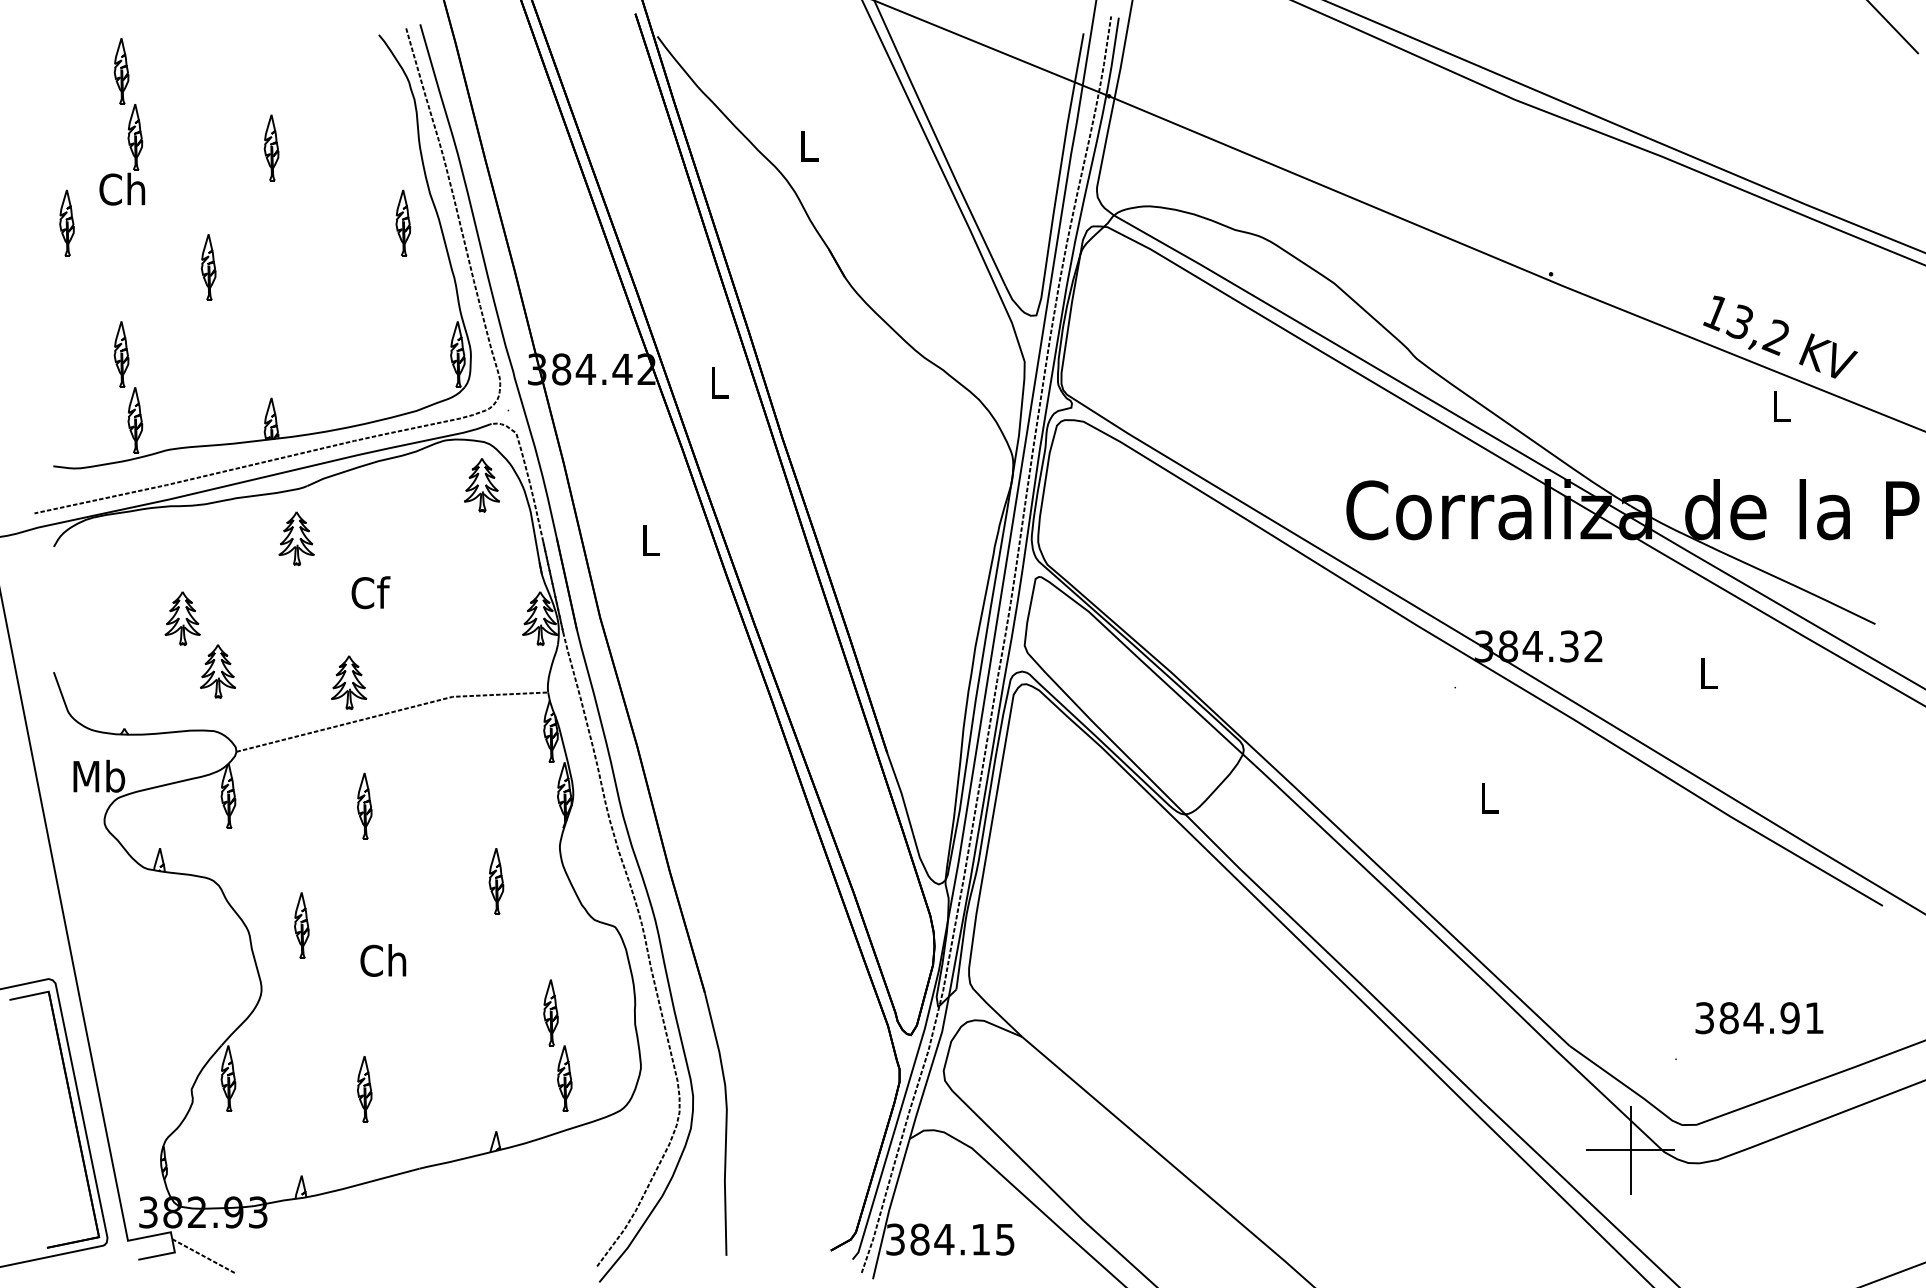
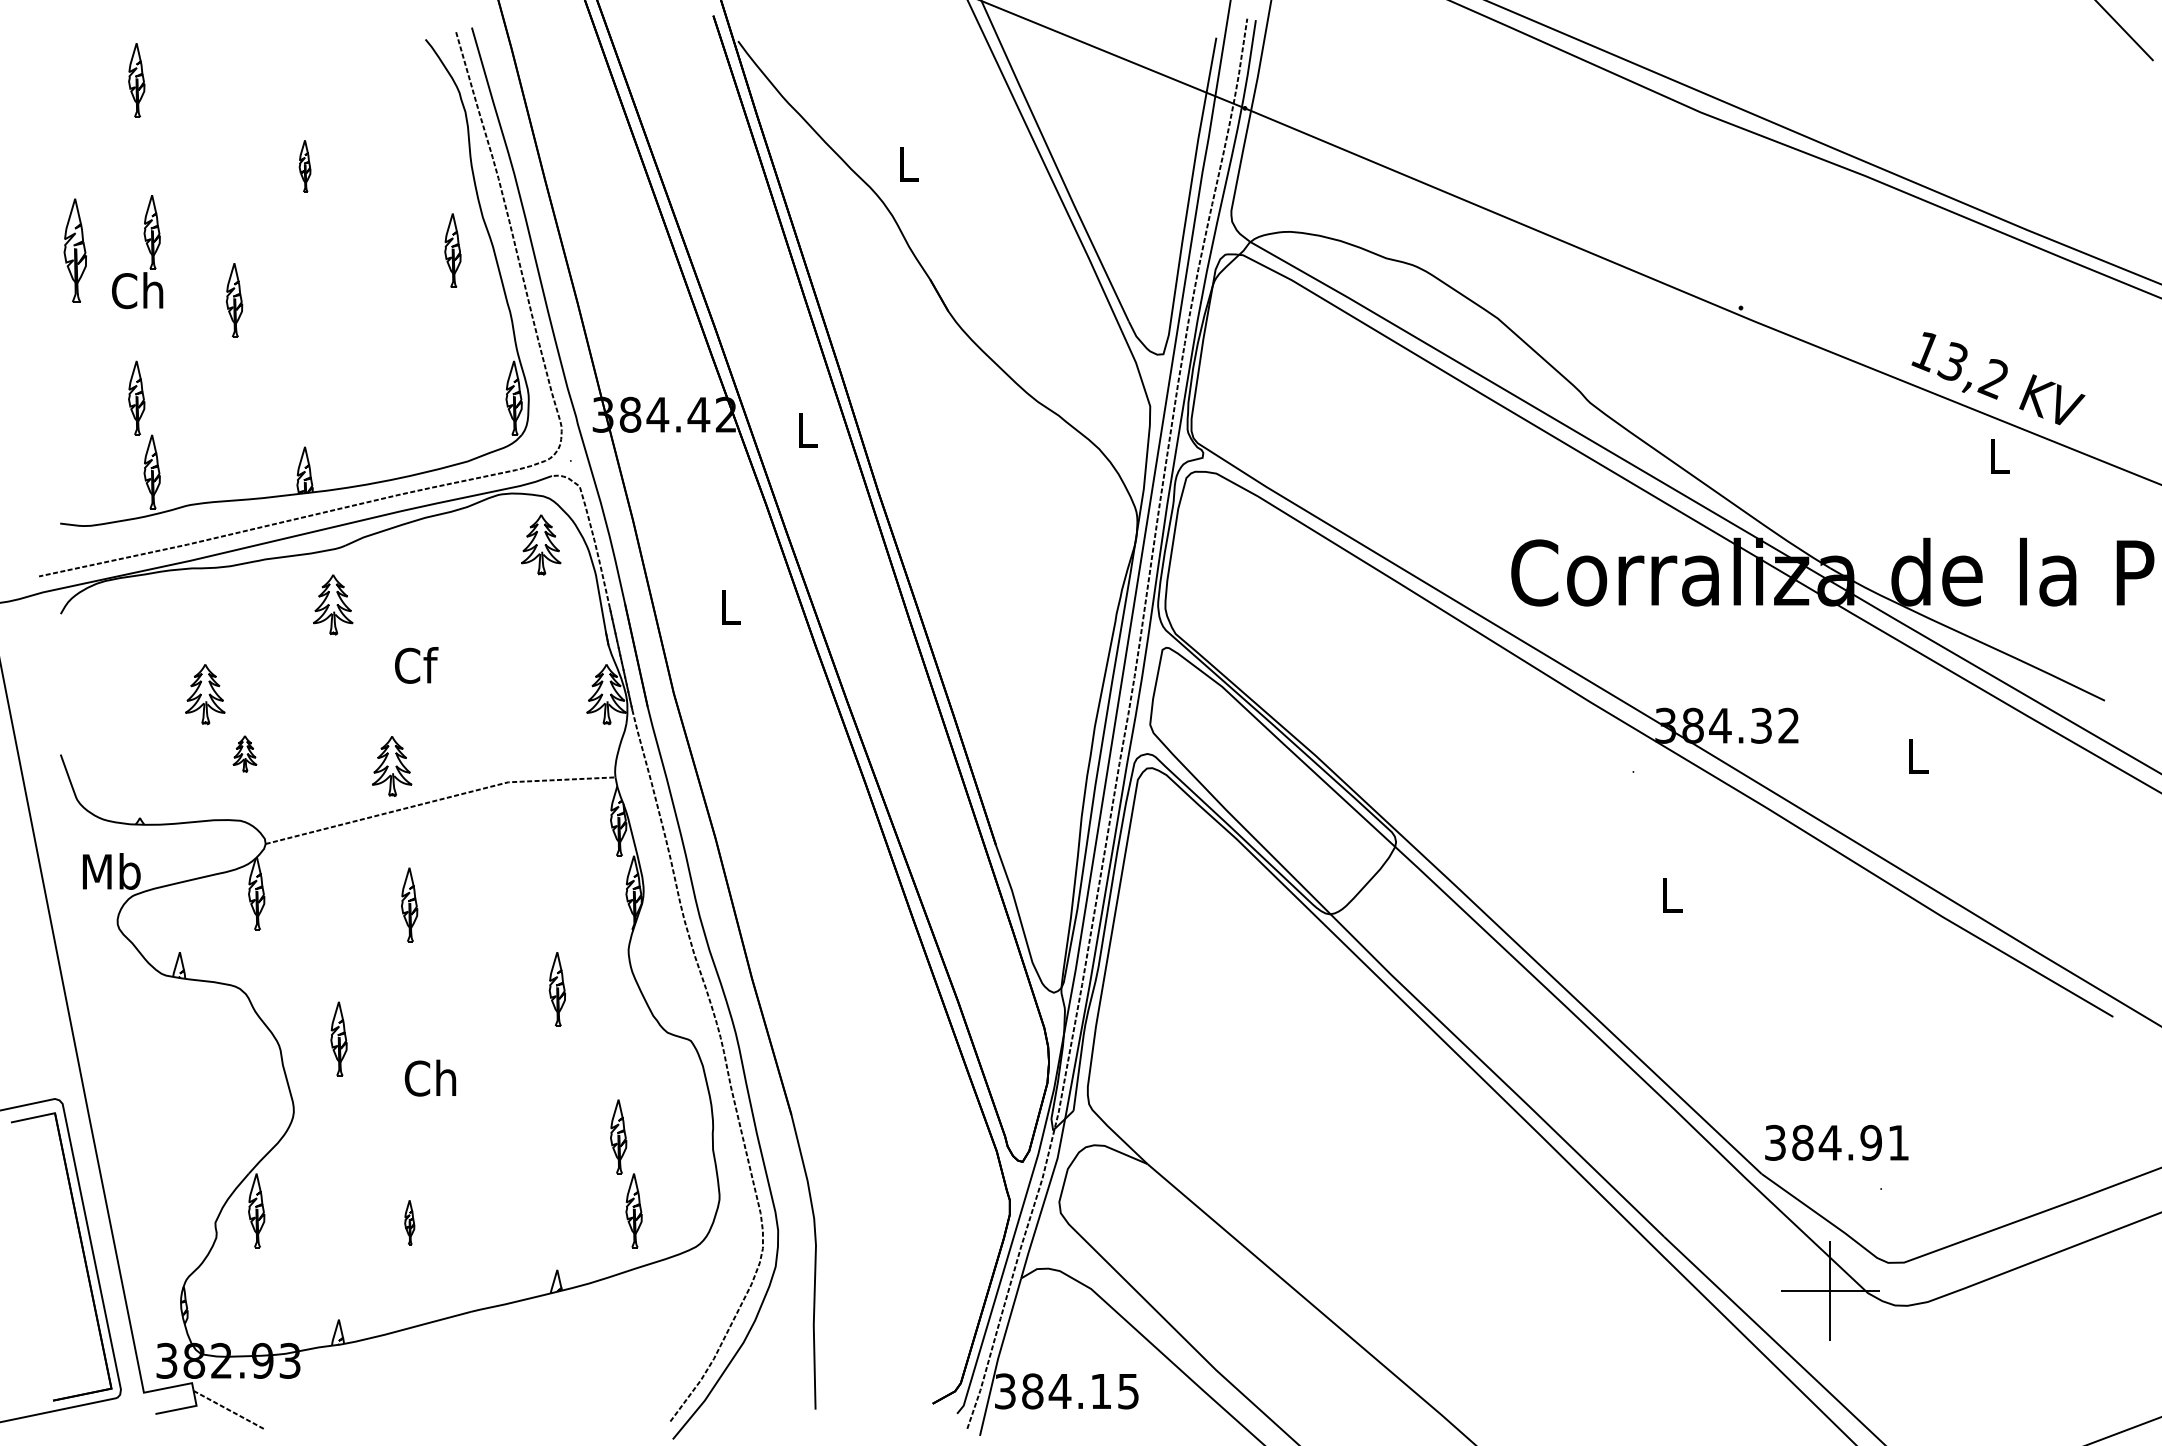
part: (271, 148) -> (304, 166), size x0.7
part: (131, 151) -> (147, 248), moved
part: (66, 222) -> (75, 250), size x1.4
part: (217, 671) -> (244, 753), size x0.6
text: (1759, 1017) -> (1836, 1142), moved
part: (364, 1089) -> (409, 1222), size x0.6

